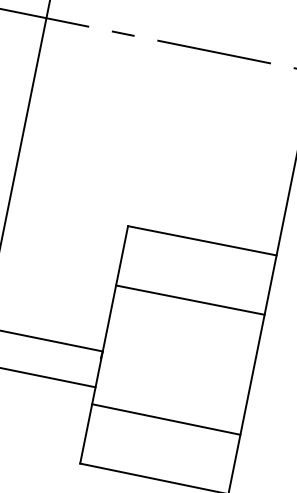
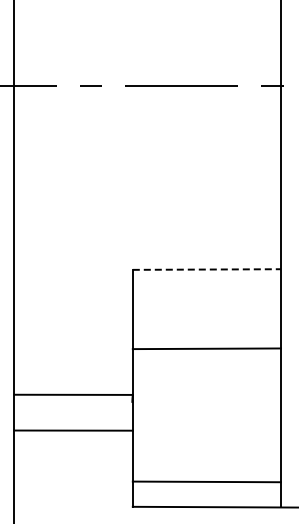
line: (202, 240) -> (207, 269), solid -> dashed
line: (190, 299) -> (206, 348), moved
line: (166, 419) -> (206, 481), moved

